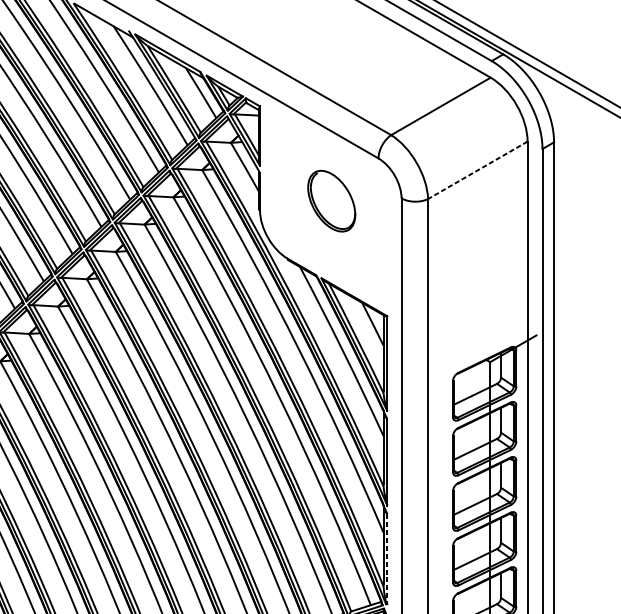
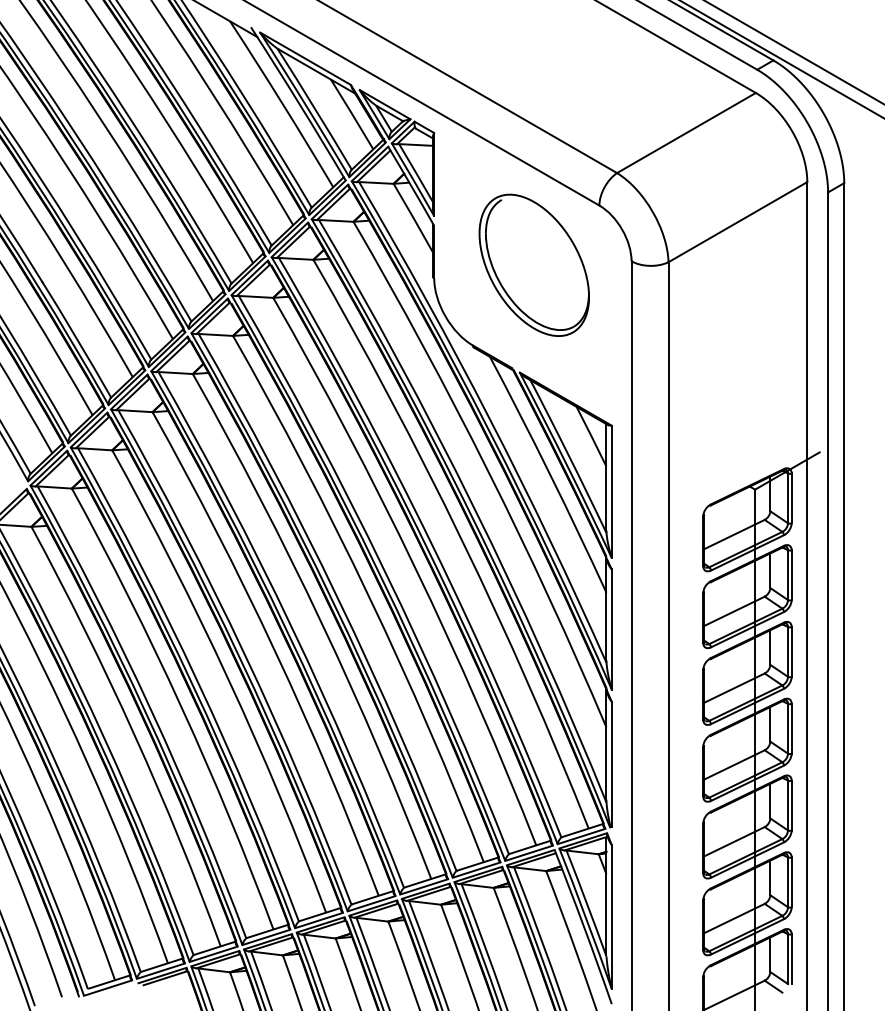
line: (477, 170) -> (737, 222), dashed -> solid
part: (331, 200) -> (533, 264), size x1.67
line: (387, 559) -> (611, 764), dashed -> solid

